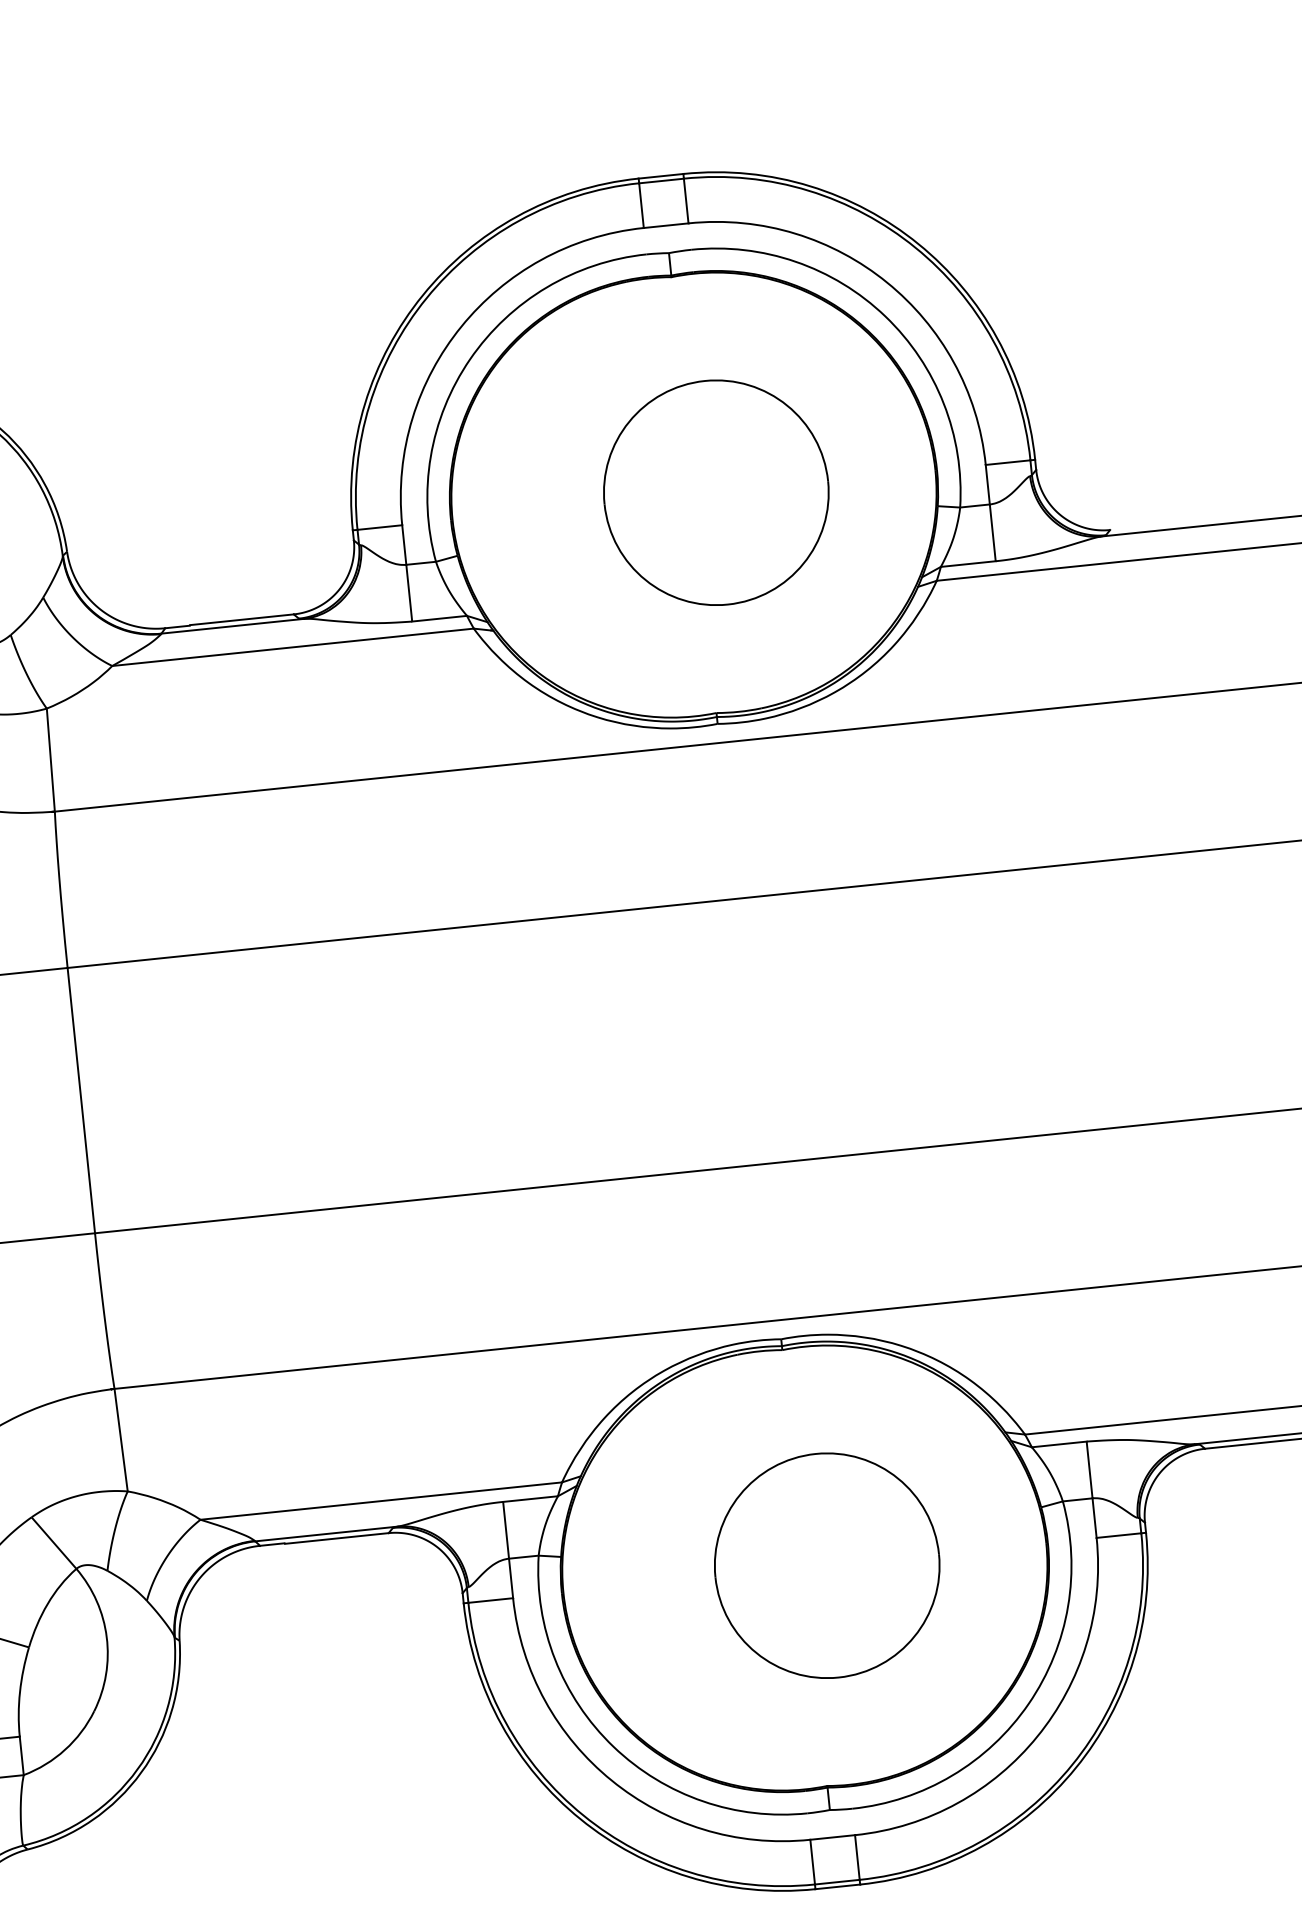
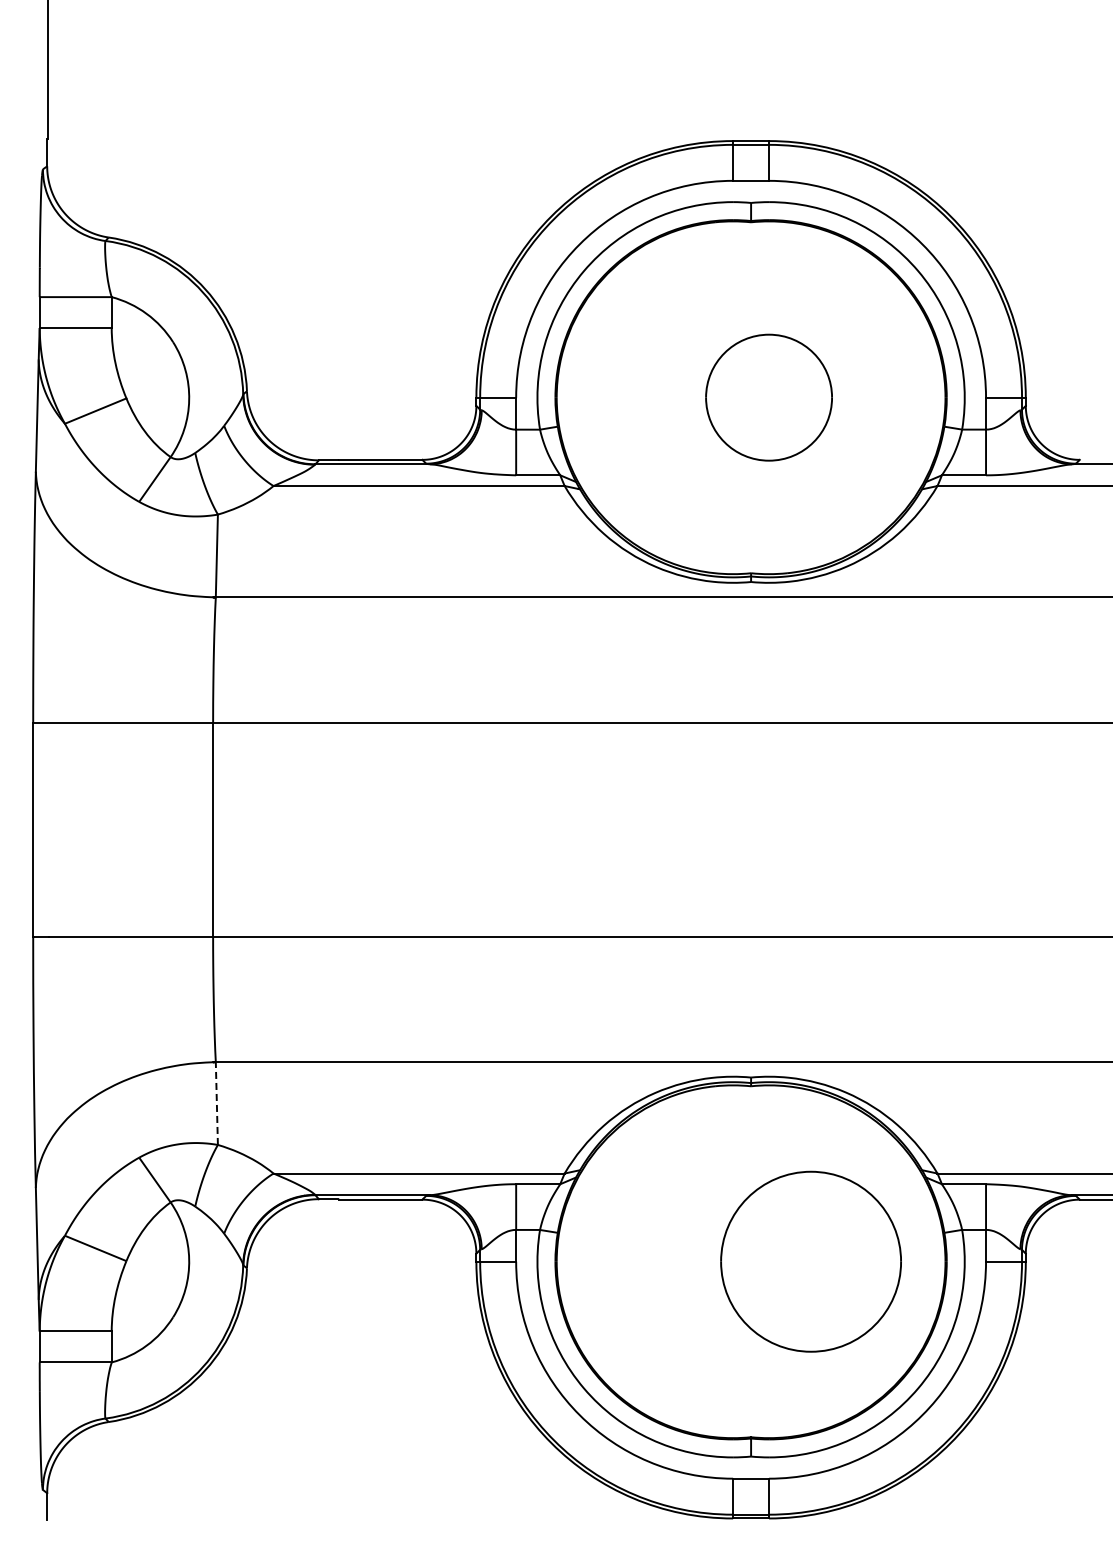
part: (715, 492) -> (768, 397), size x0.7
line: (120, 1440) -> (216, 1103), solid -> dashed
part: (826, 1565) -> (810, 1261), moved

